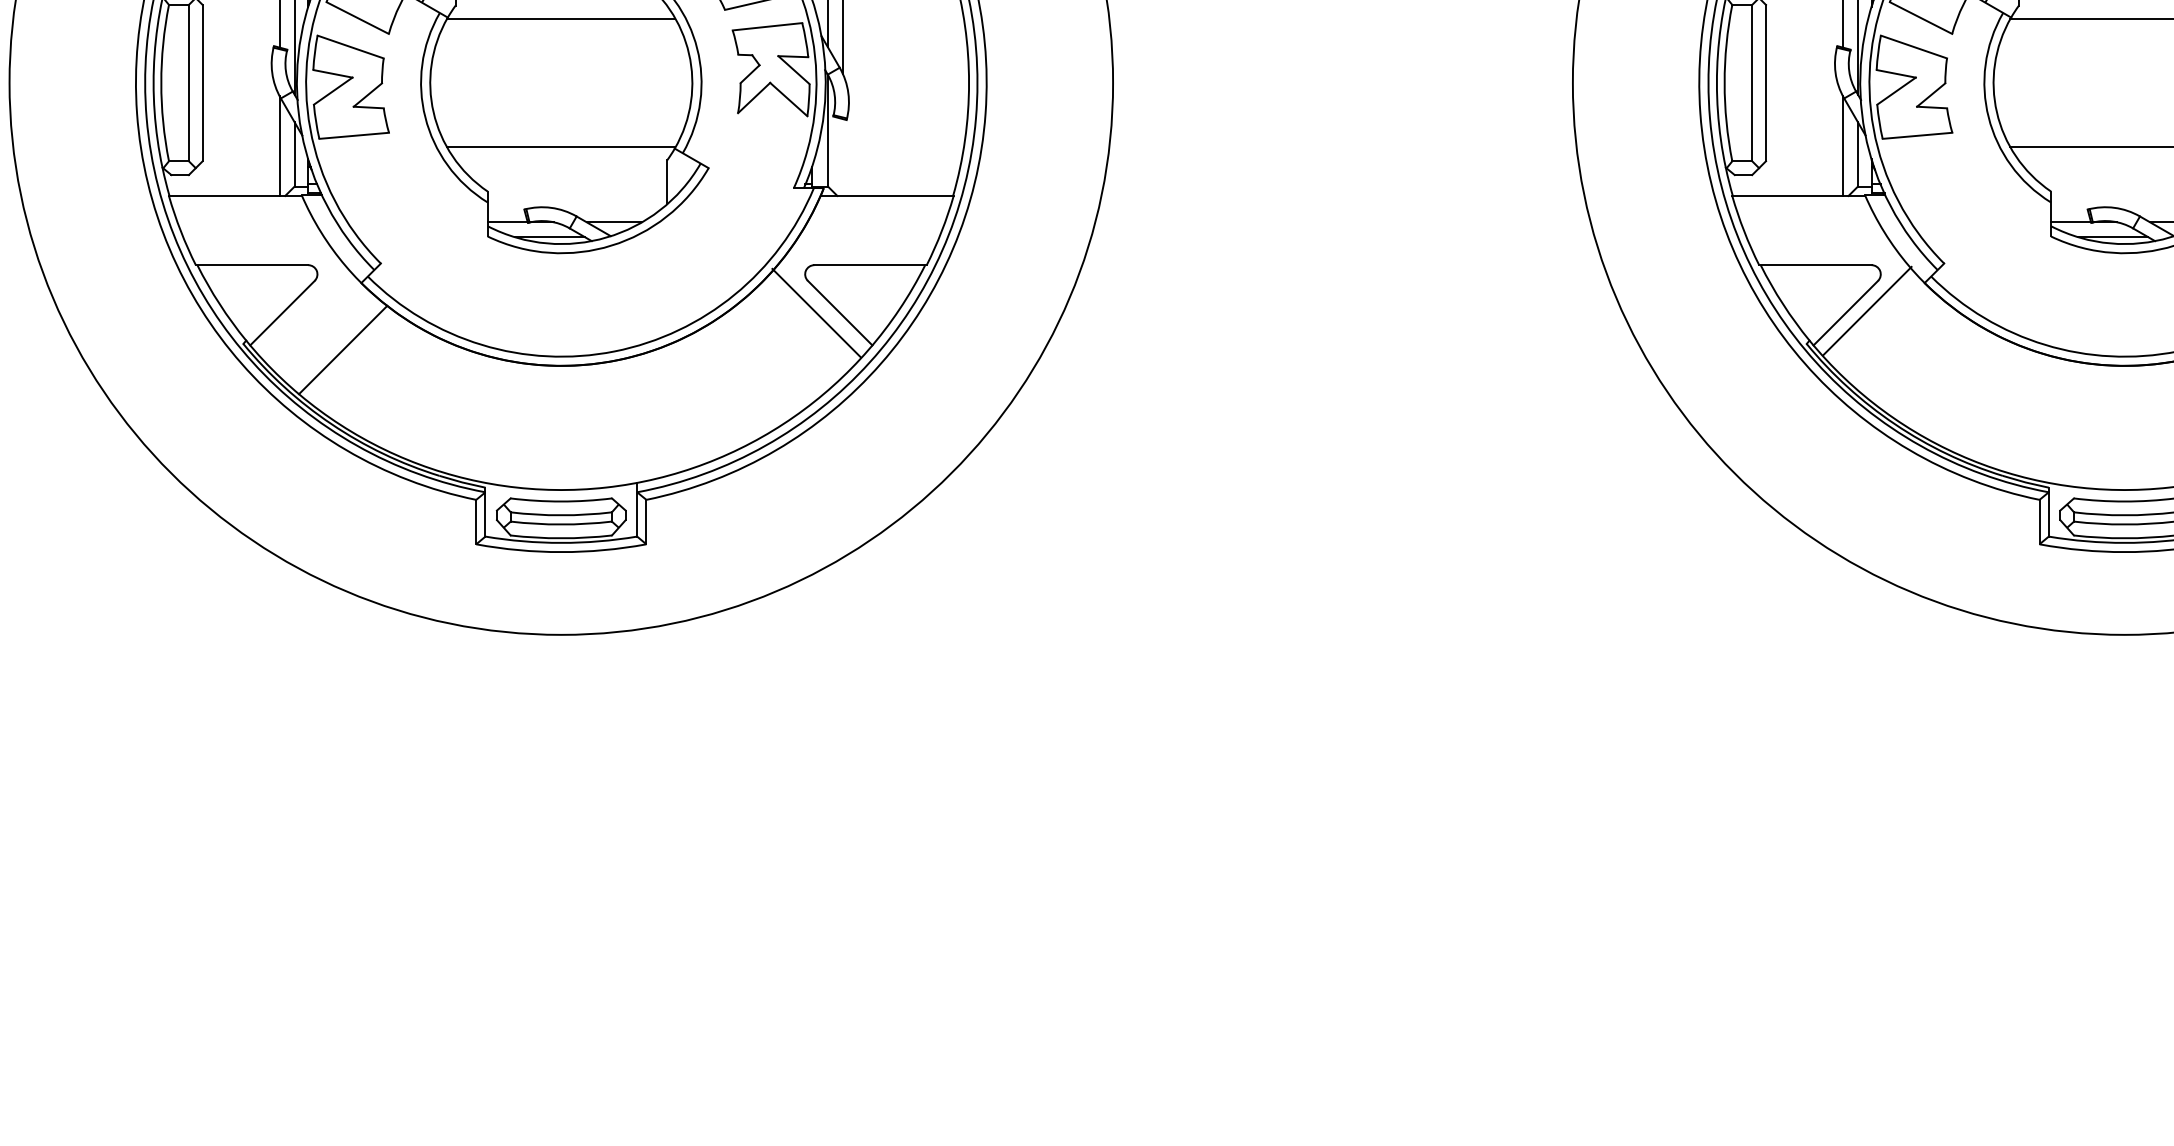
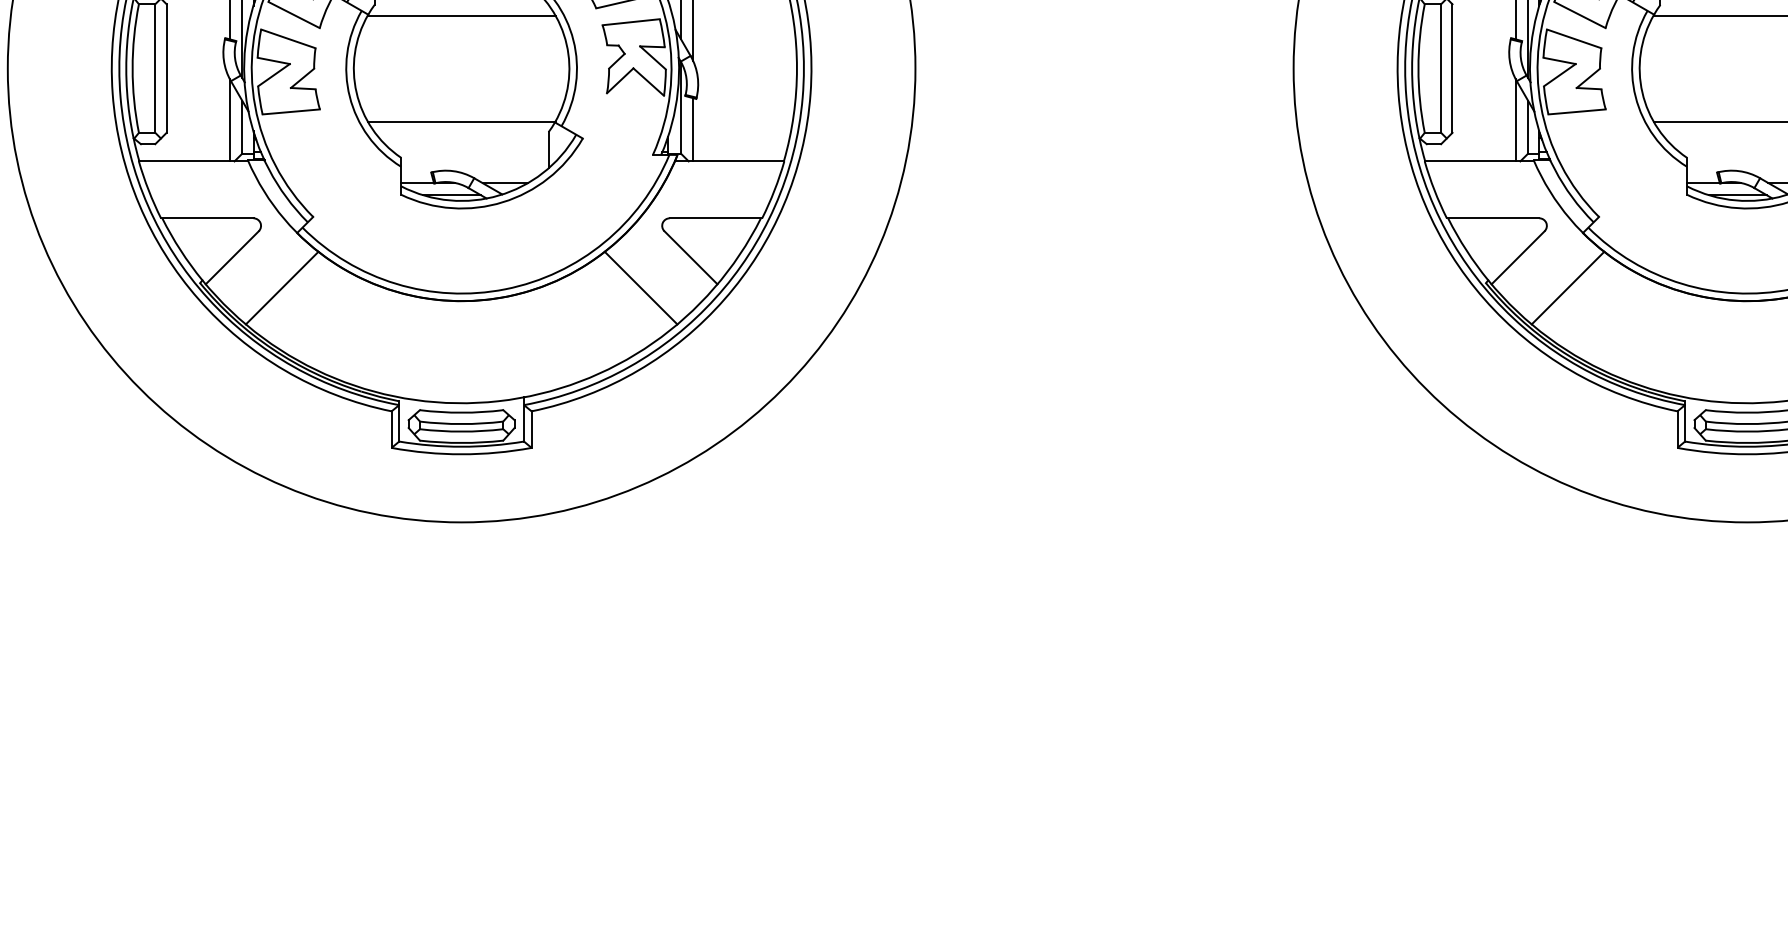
line: (842, 157) -> (692, 129), added
line: (1867, 310) -> (1568, 287), moved
line: (816, 312) -> (641, 287), moved

